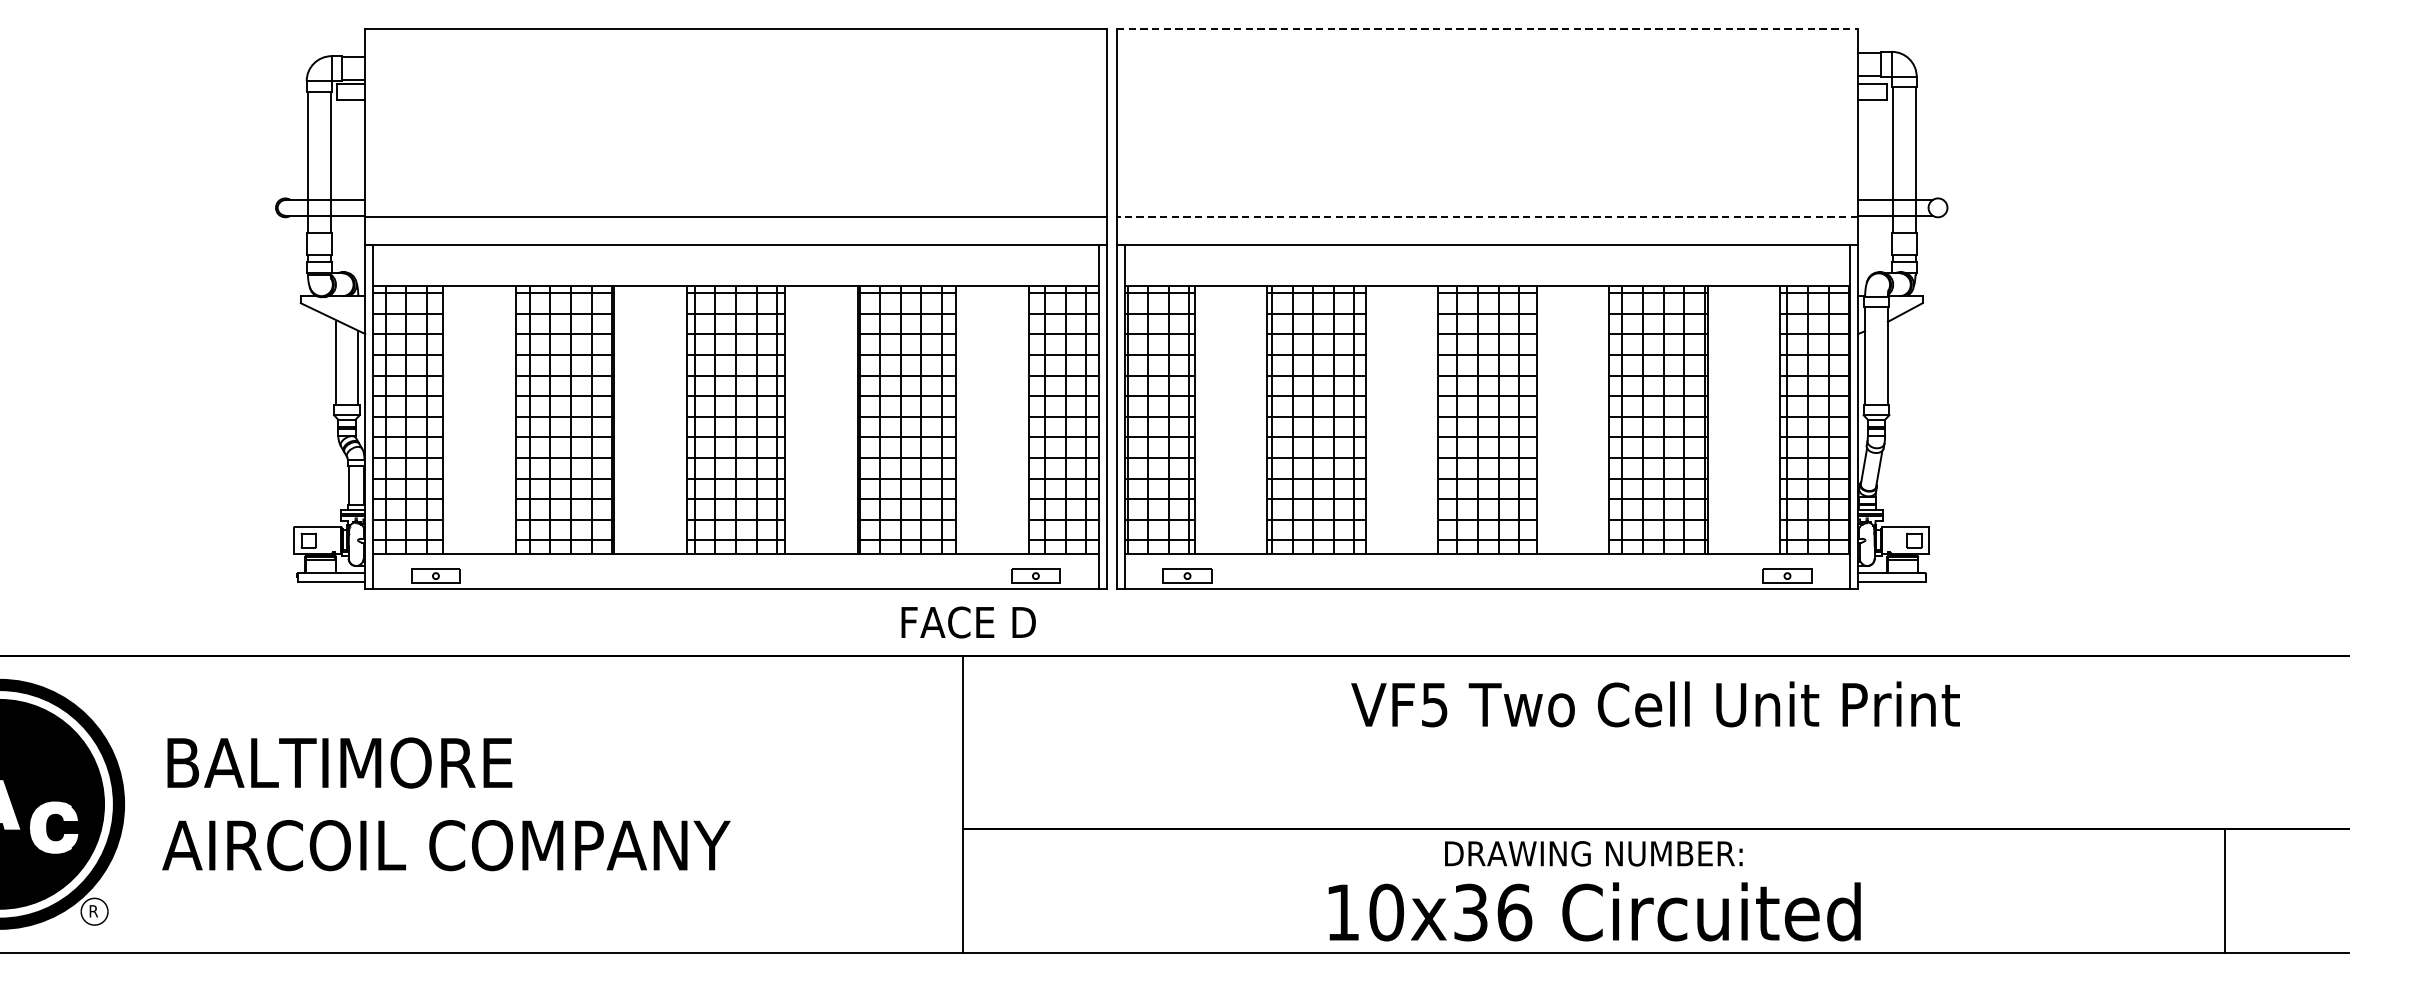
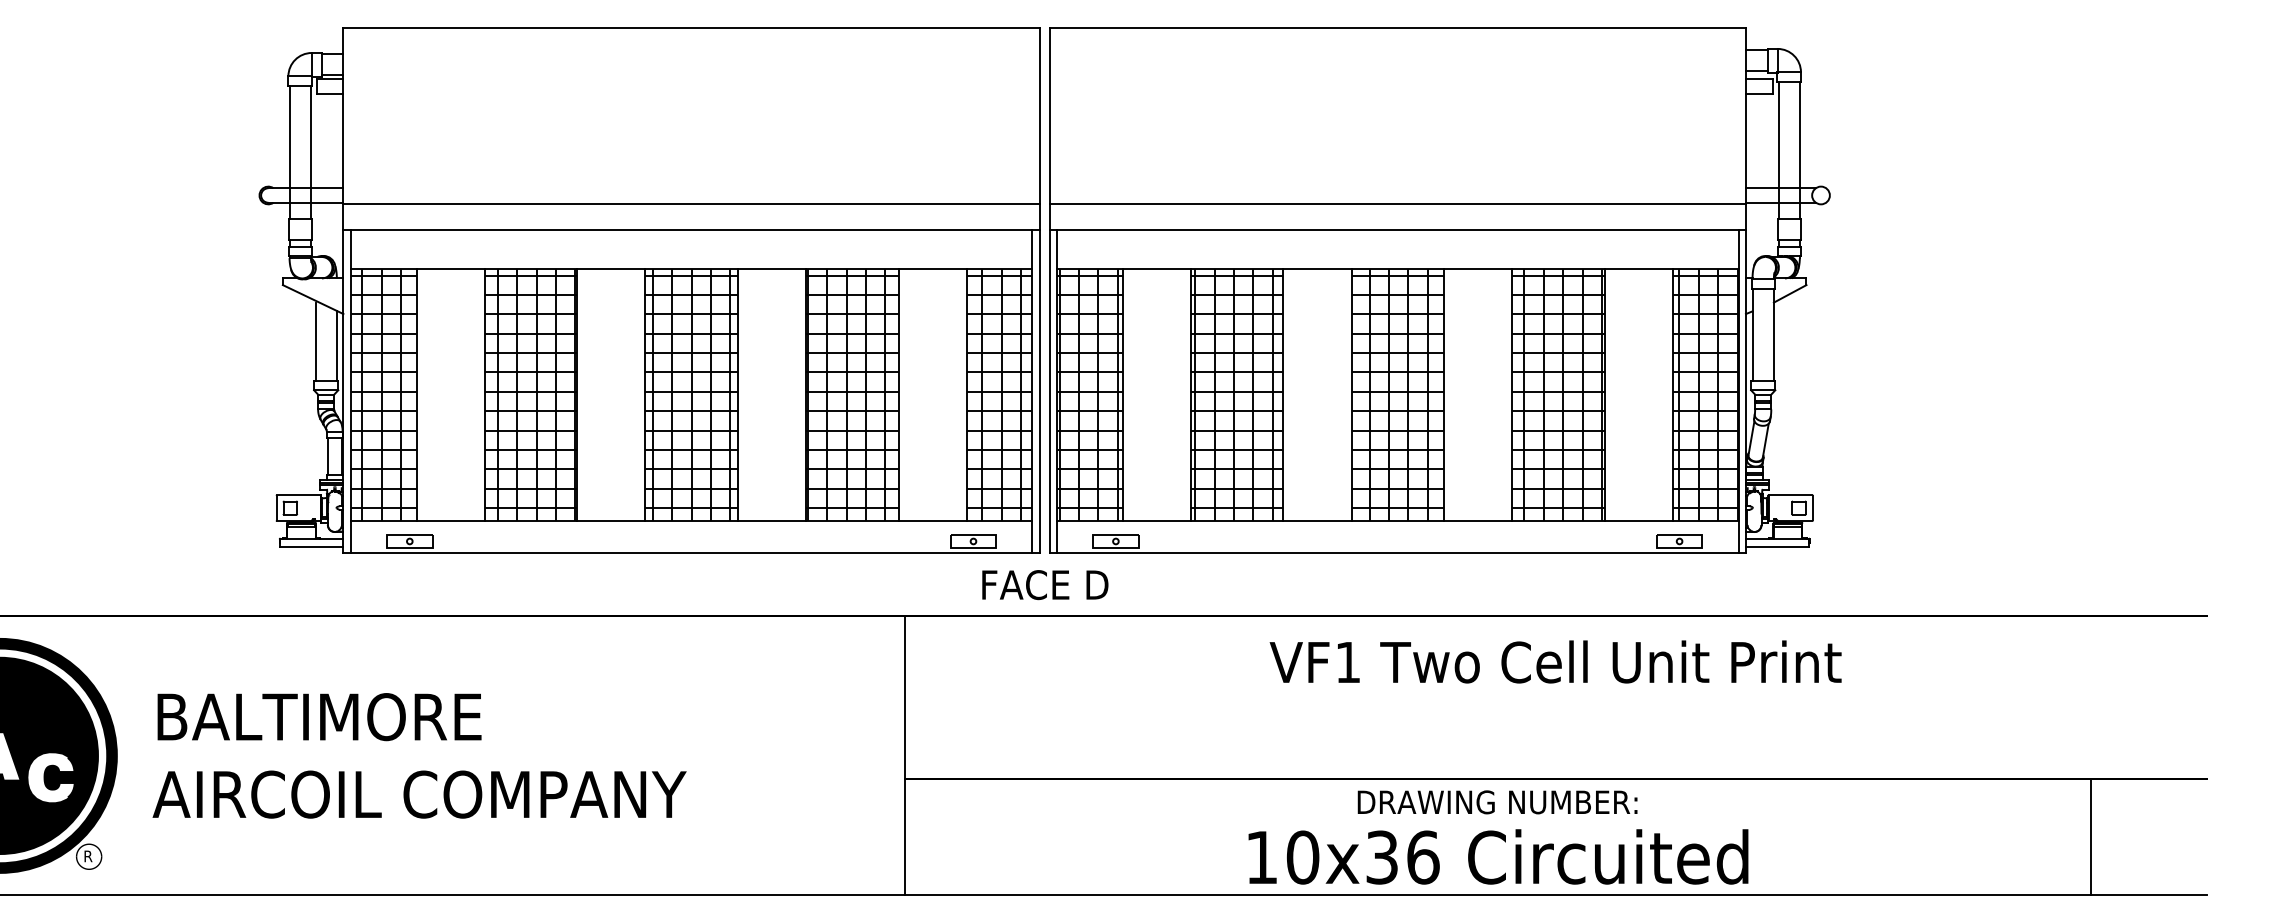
line: (1488, 29) -> (1398, 27), dashed -> solid
line: (1487, 217) -> (1397, 204), dashed -> solid
text: (968, 622) -> (1045, 585), moved
text: (1434, 704) -> (1347, 662), VF5 -> VF1

